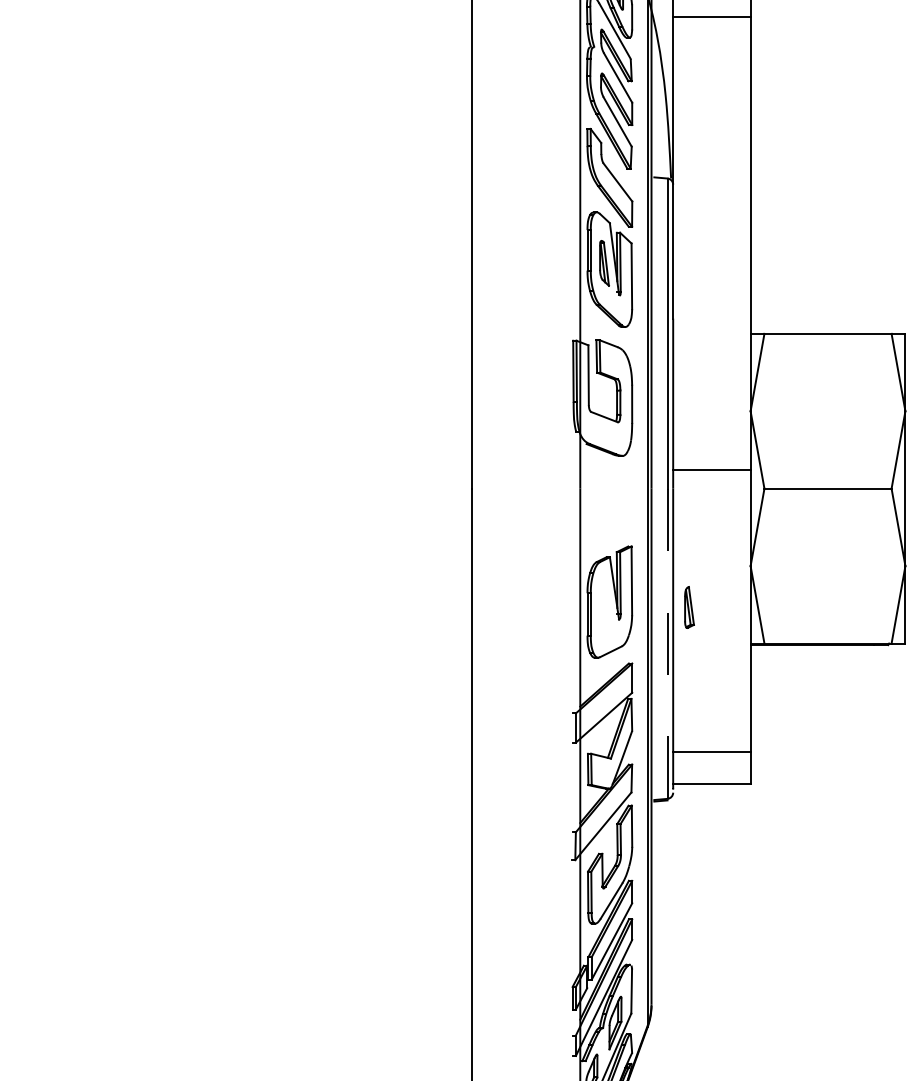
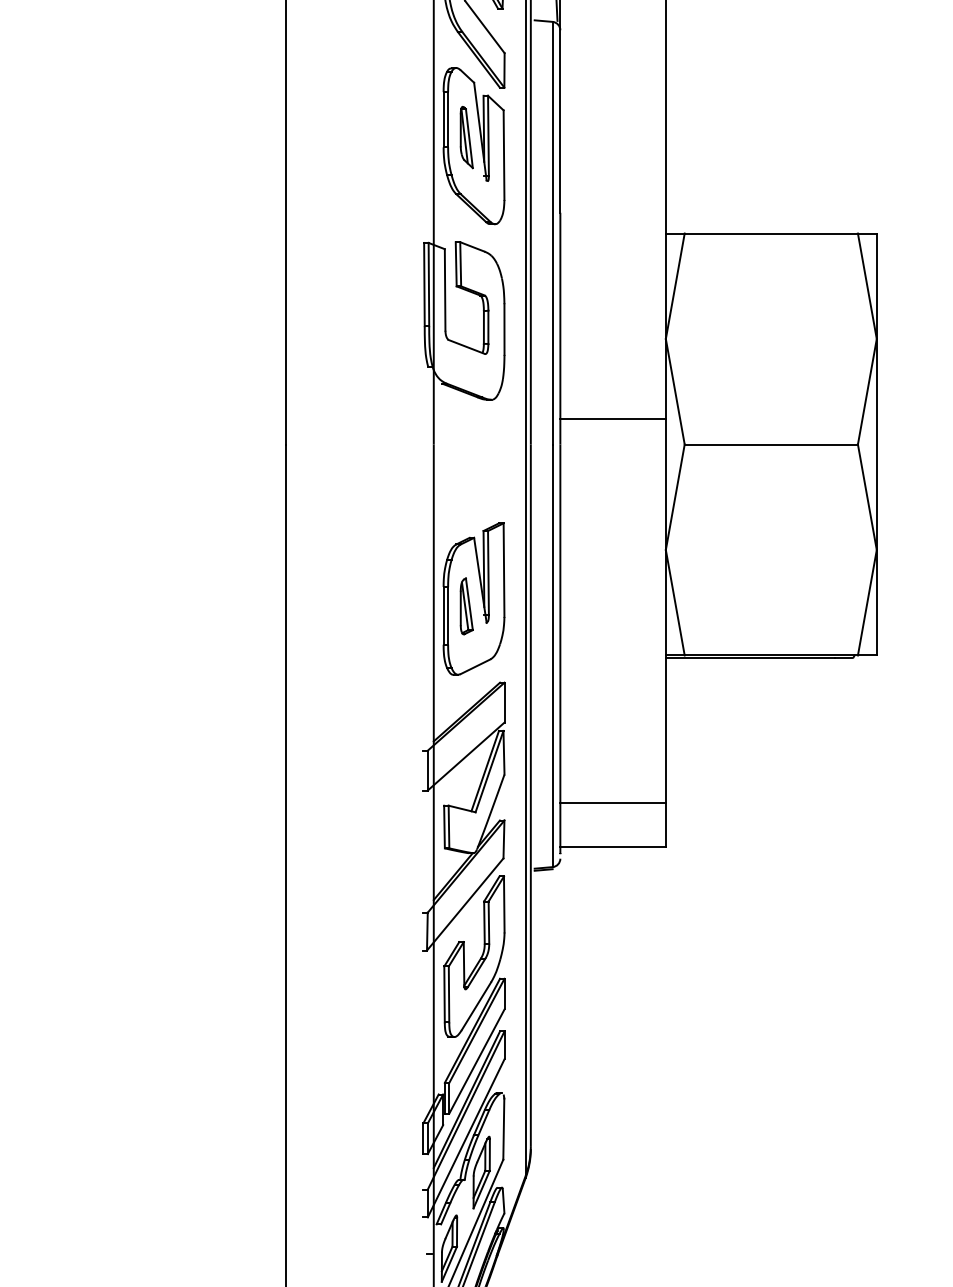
part: (689, 607) -> (466, 606), moved
line: (667, 644) -> (552, 656), dashed -> solid

